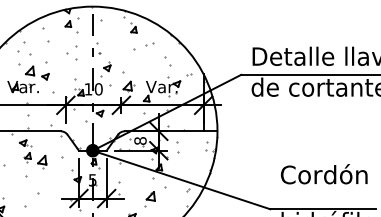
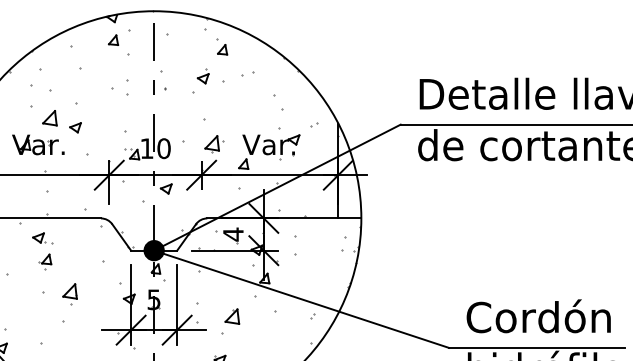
part: (77, 52) -> (128, 87), size x0.62
part: (105, 69) -> (200, 80), moved
text: (140, 140) -> (233, 233), 8 -> 4
part: (42, 161) -> (70, 293), moved
text: (324, 174) -> (539, 316), moved
part: (149, 199) -> (230, 321), moved

